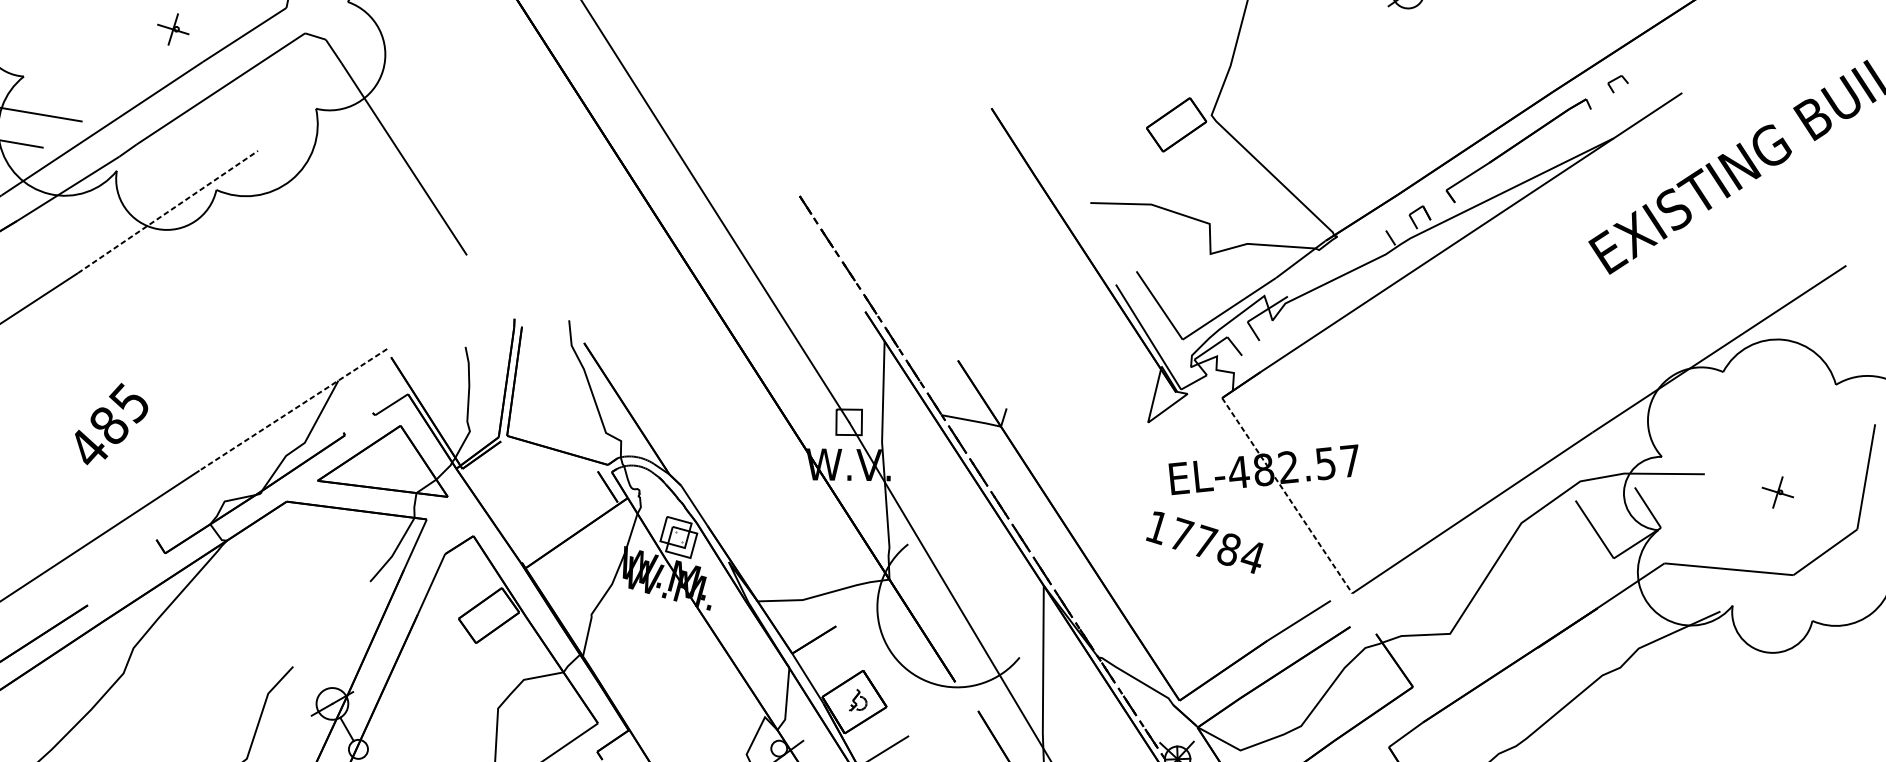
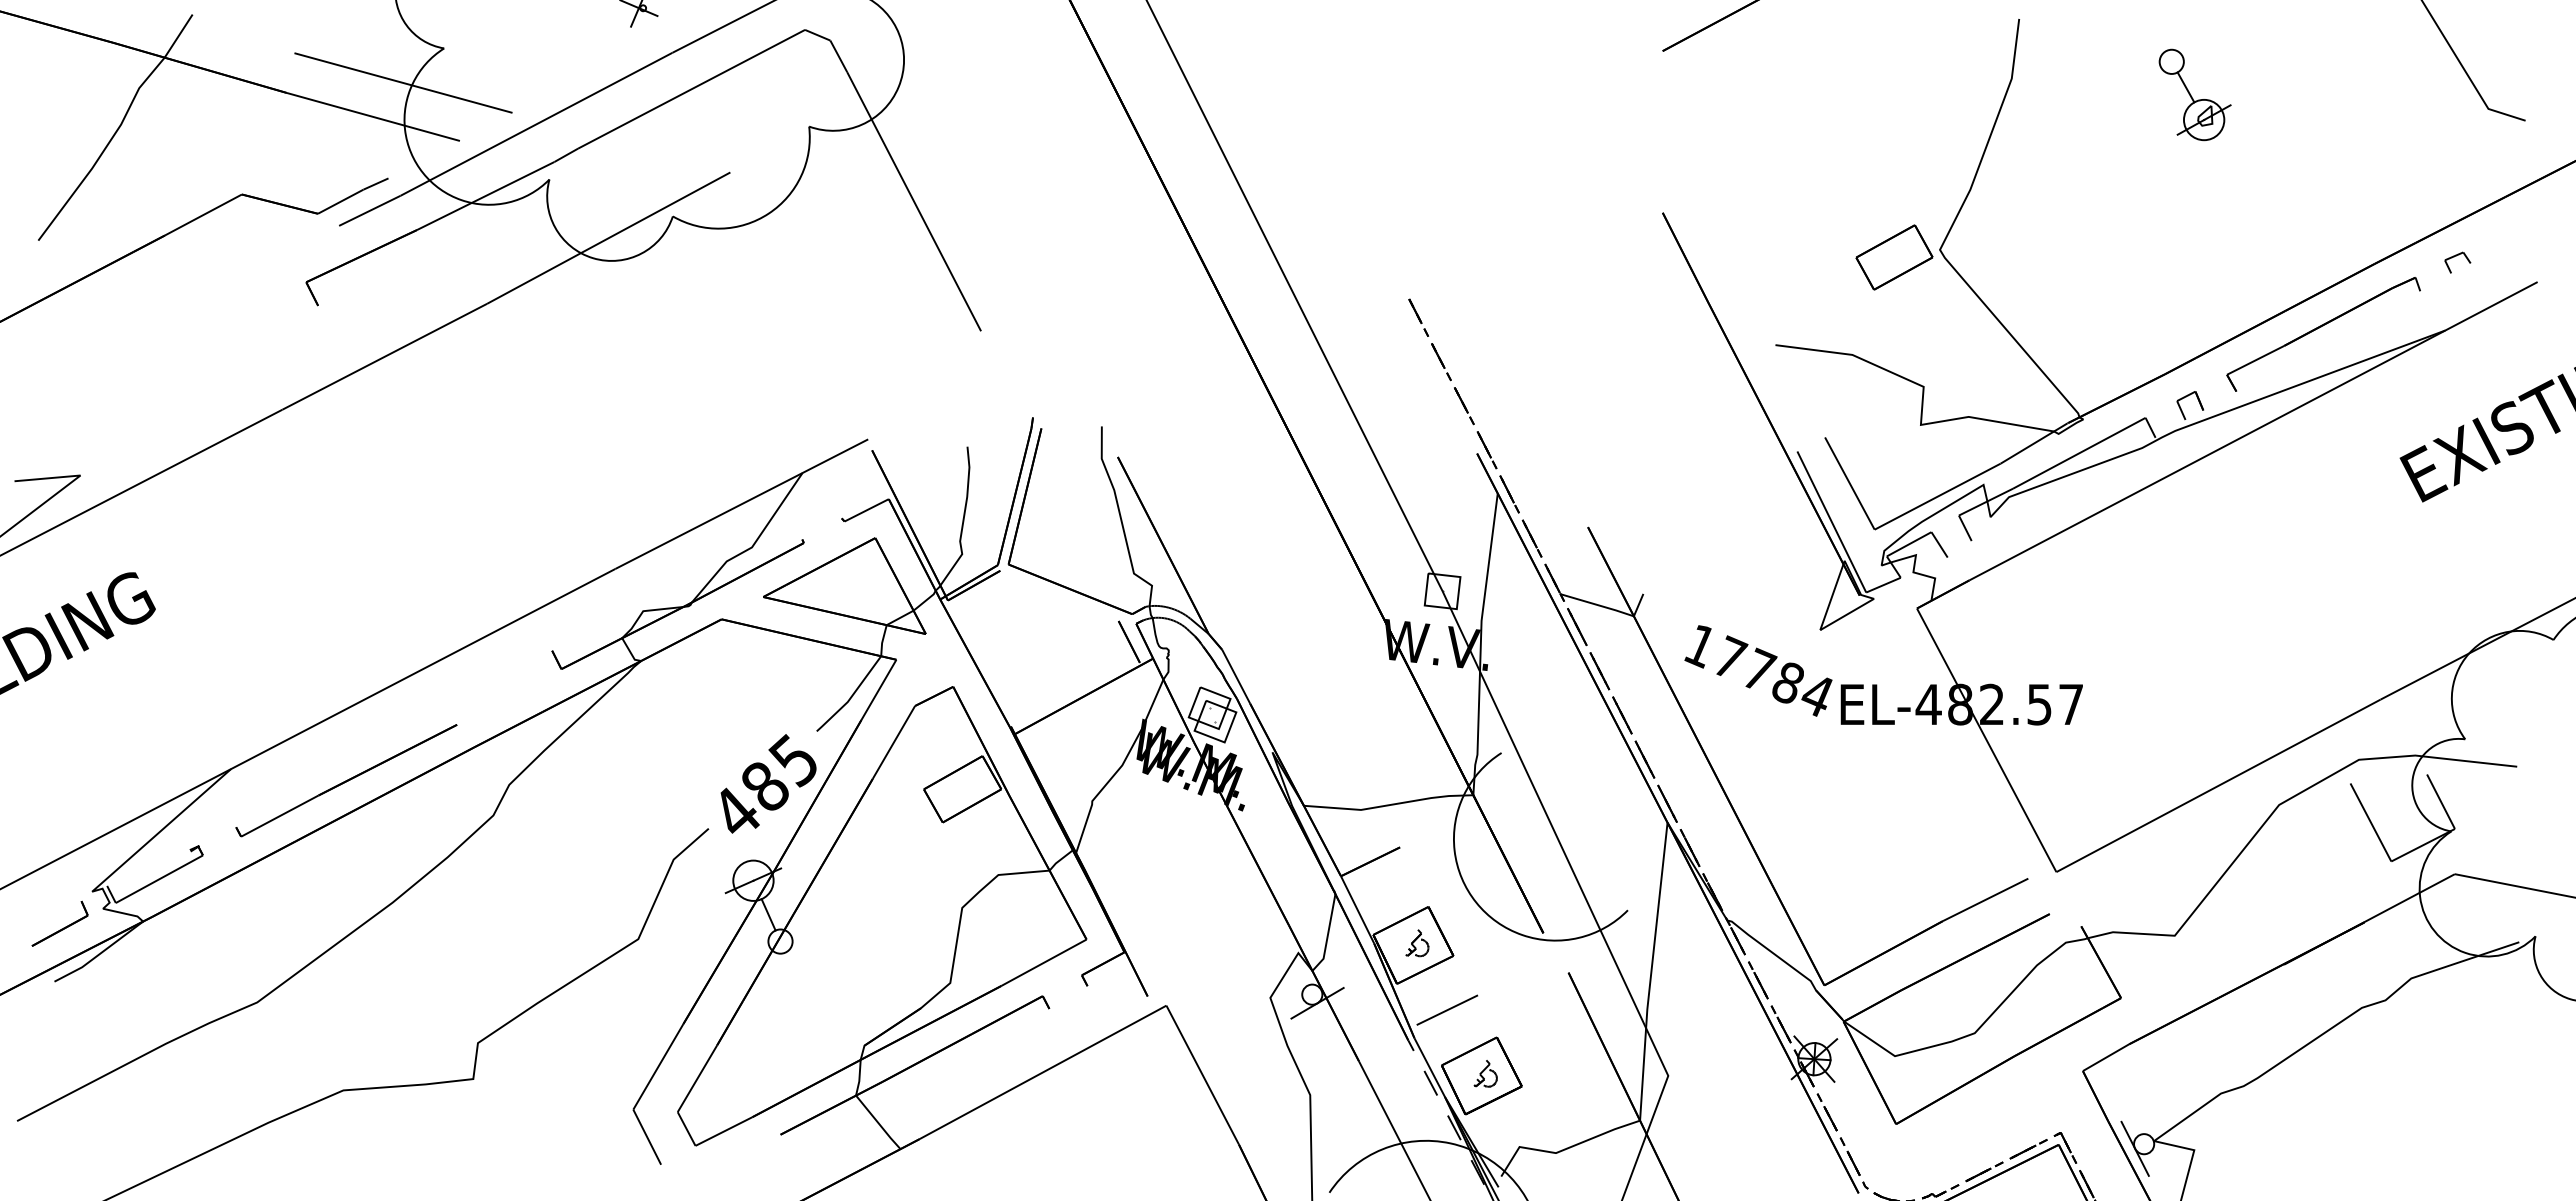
line: (168, 211) -> (609, 237), dashed -> solid
line: (1337, 262) -> (2079, 452), added
line: (293, 410) -> (741, 504), dashed -> solid
text: (111, 423) -> (768, 783), moved
line: (1287, 495) -> (1986, 740), dashed -> solid
text: (1204, 542) -> (1758, 670), moved

